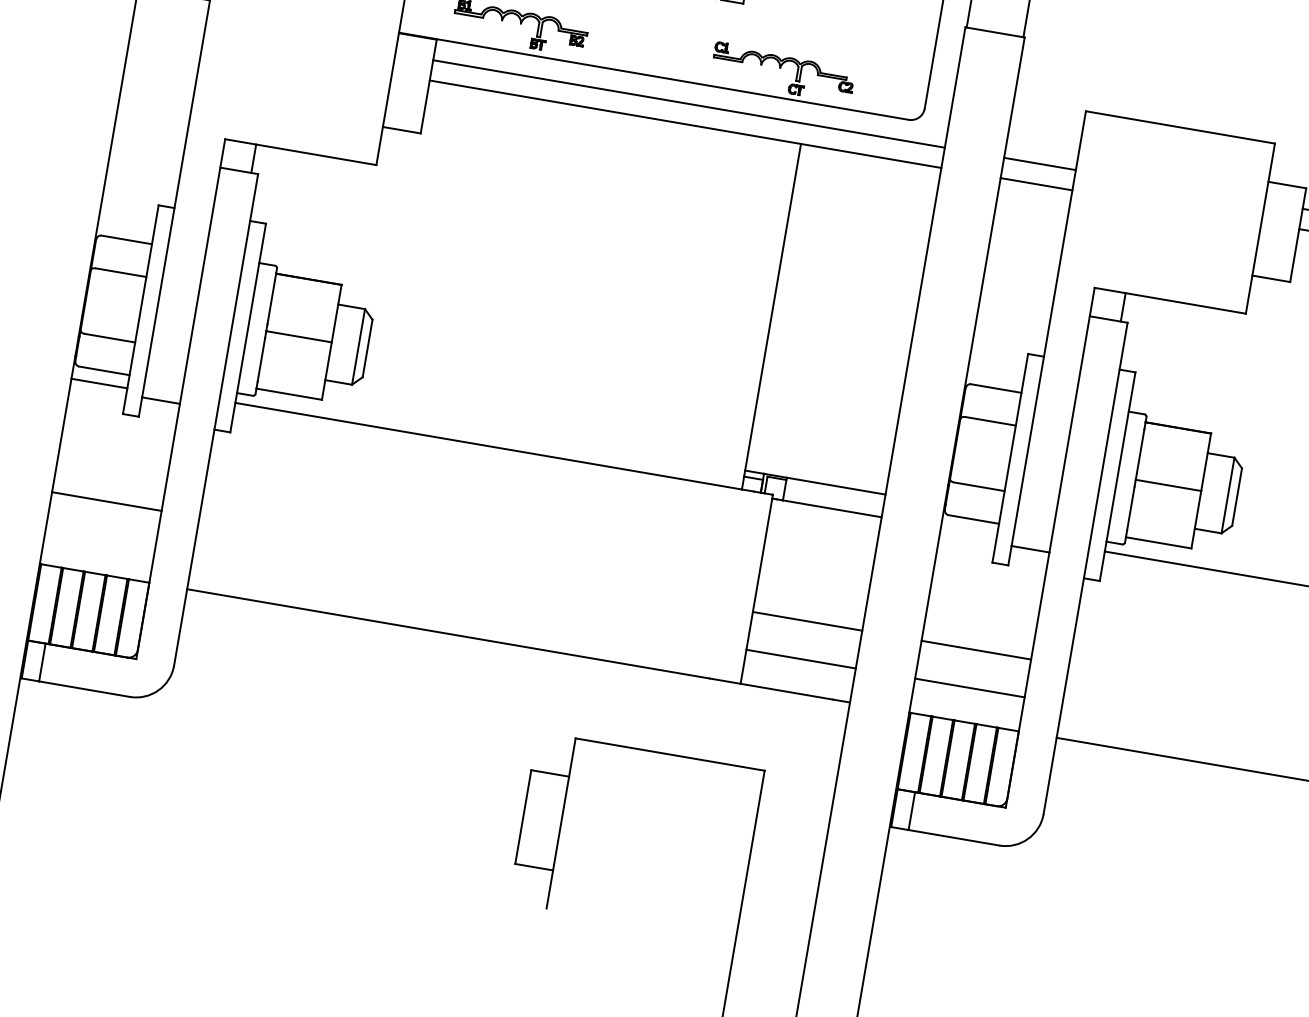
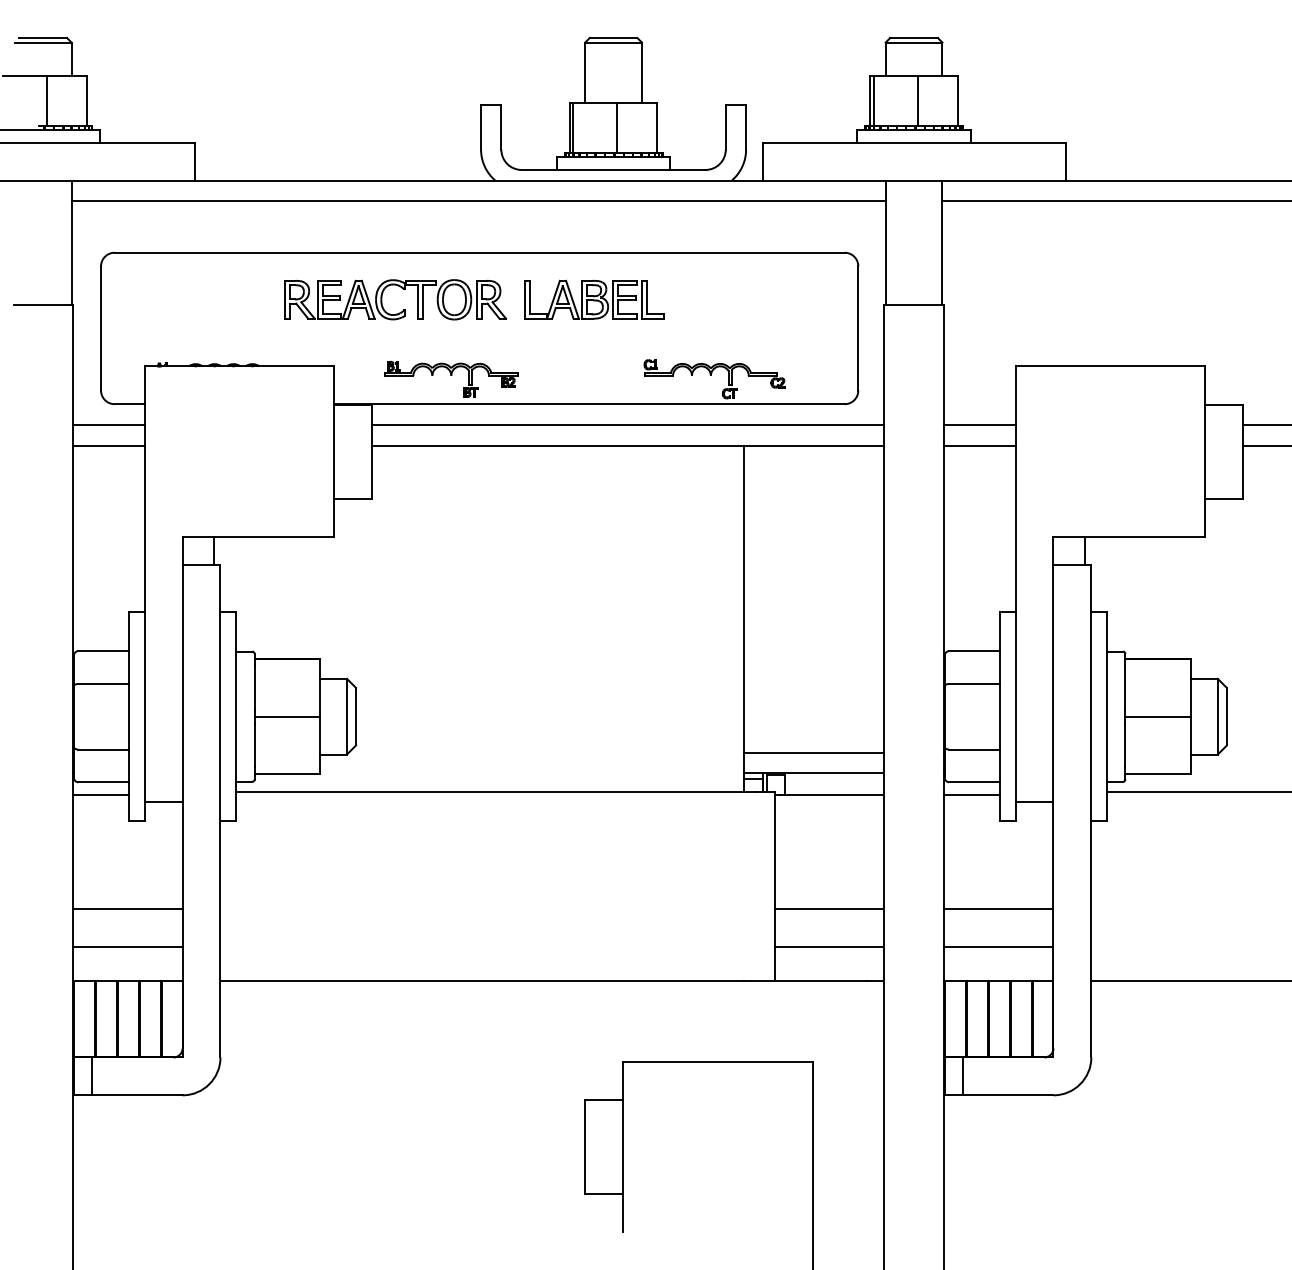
line: (170, 15) -> (108, 425), added
line: (166, 35) -> (108, 445), added
line: (818, 463) -> (813, 753), added
line: (968, 532) -> (971, 795), added
line: (100, 538) -> (127, 946), added

